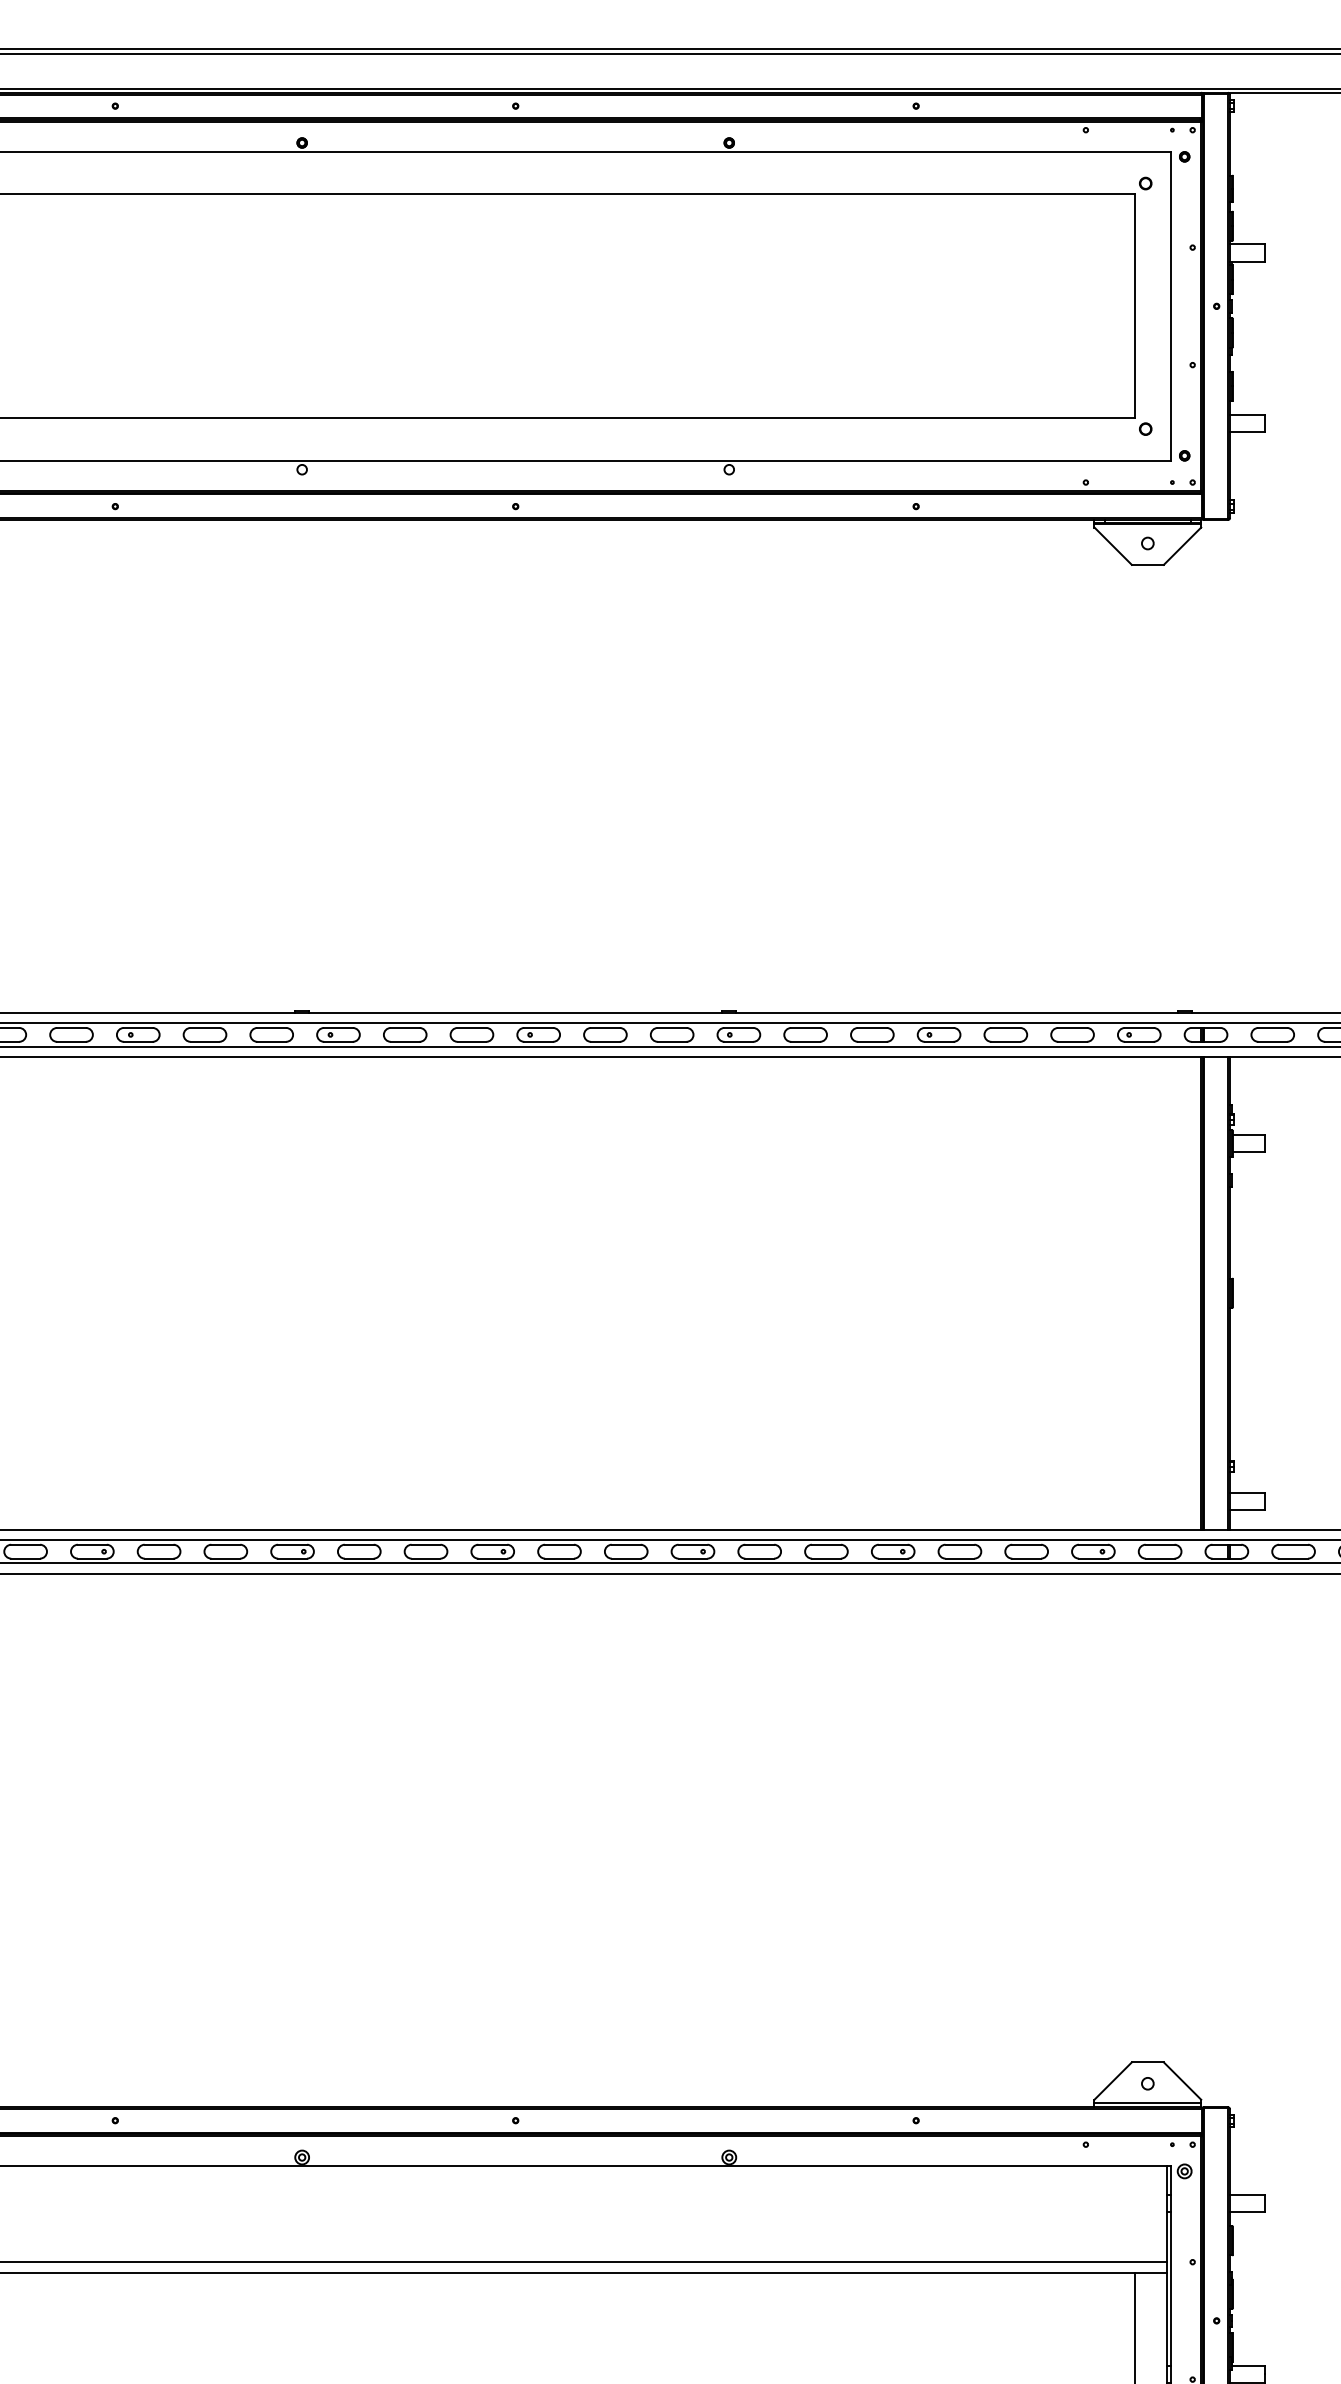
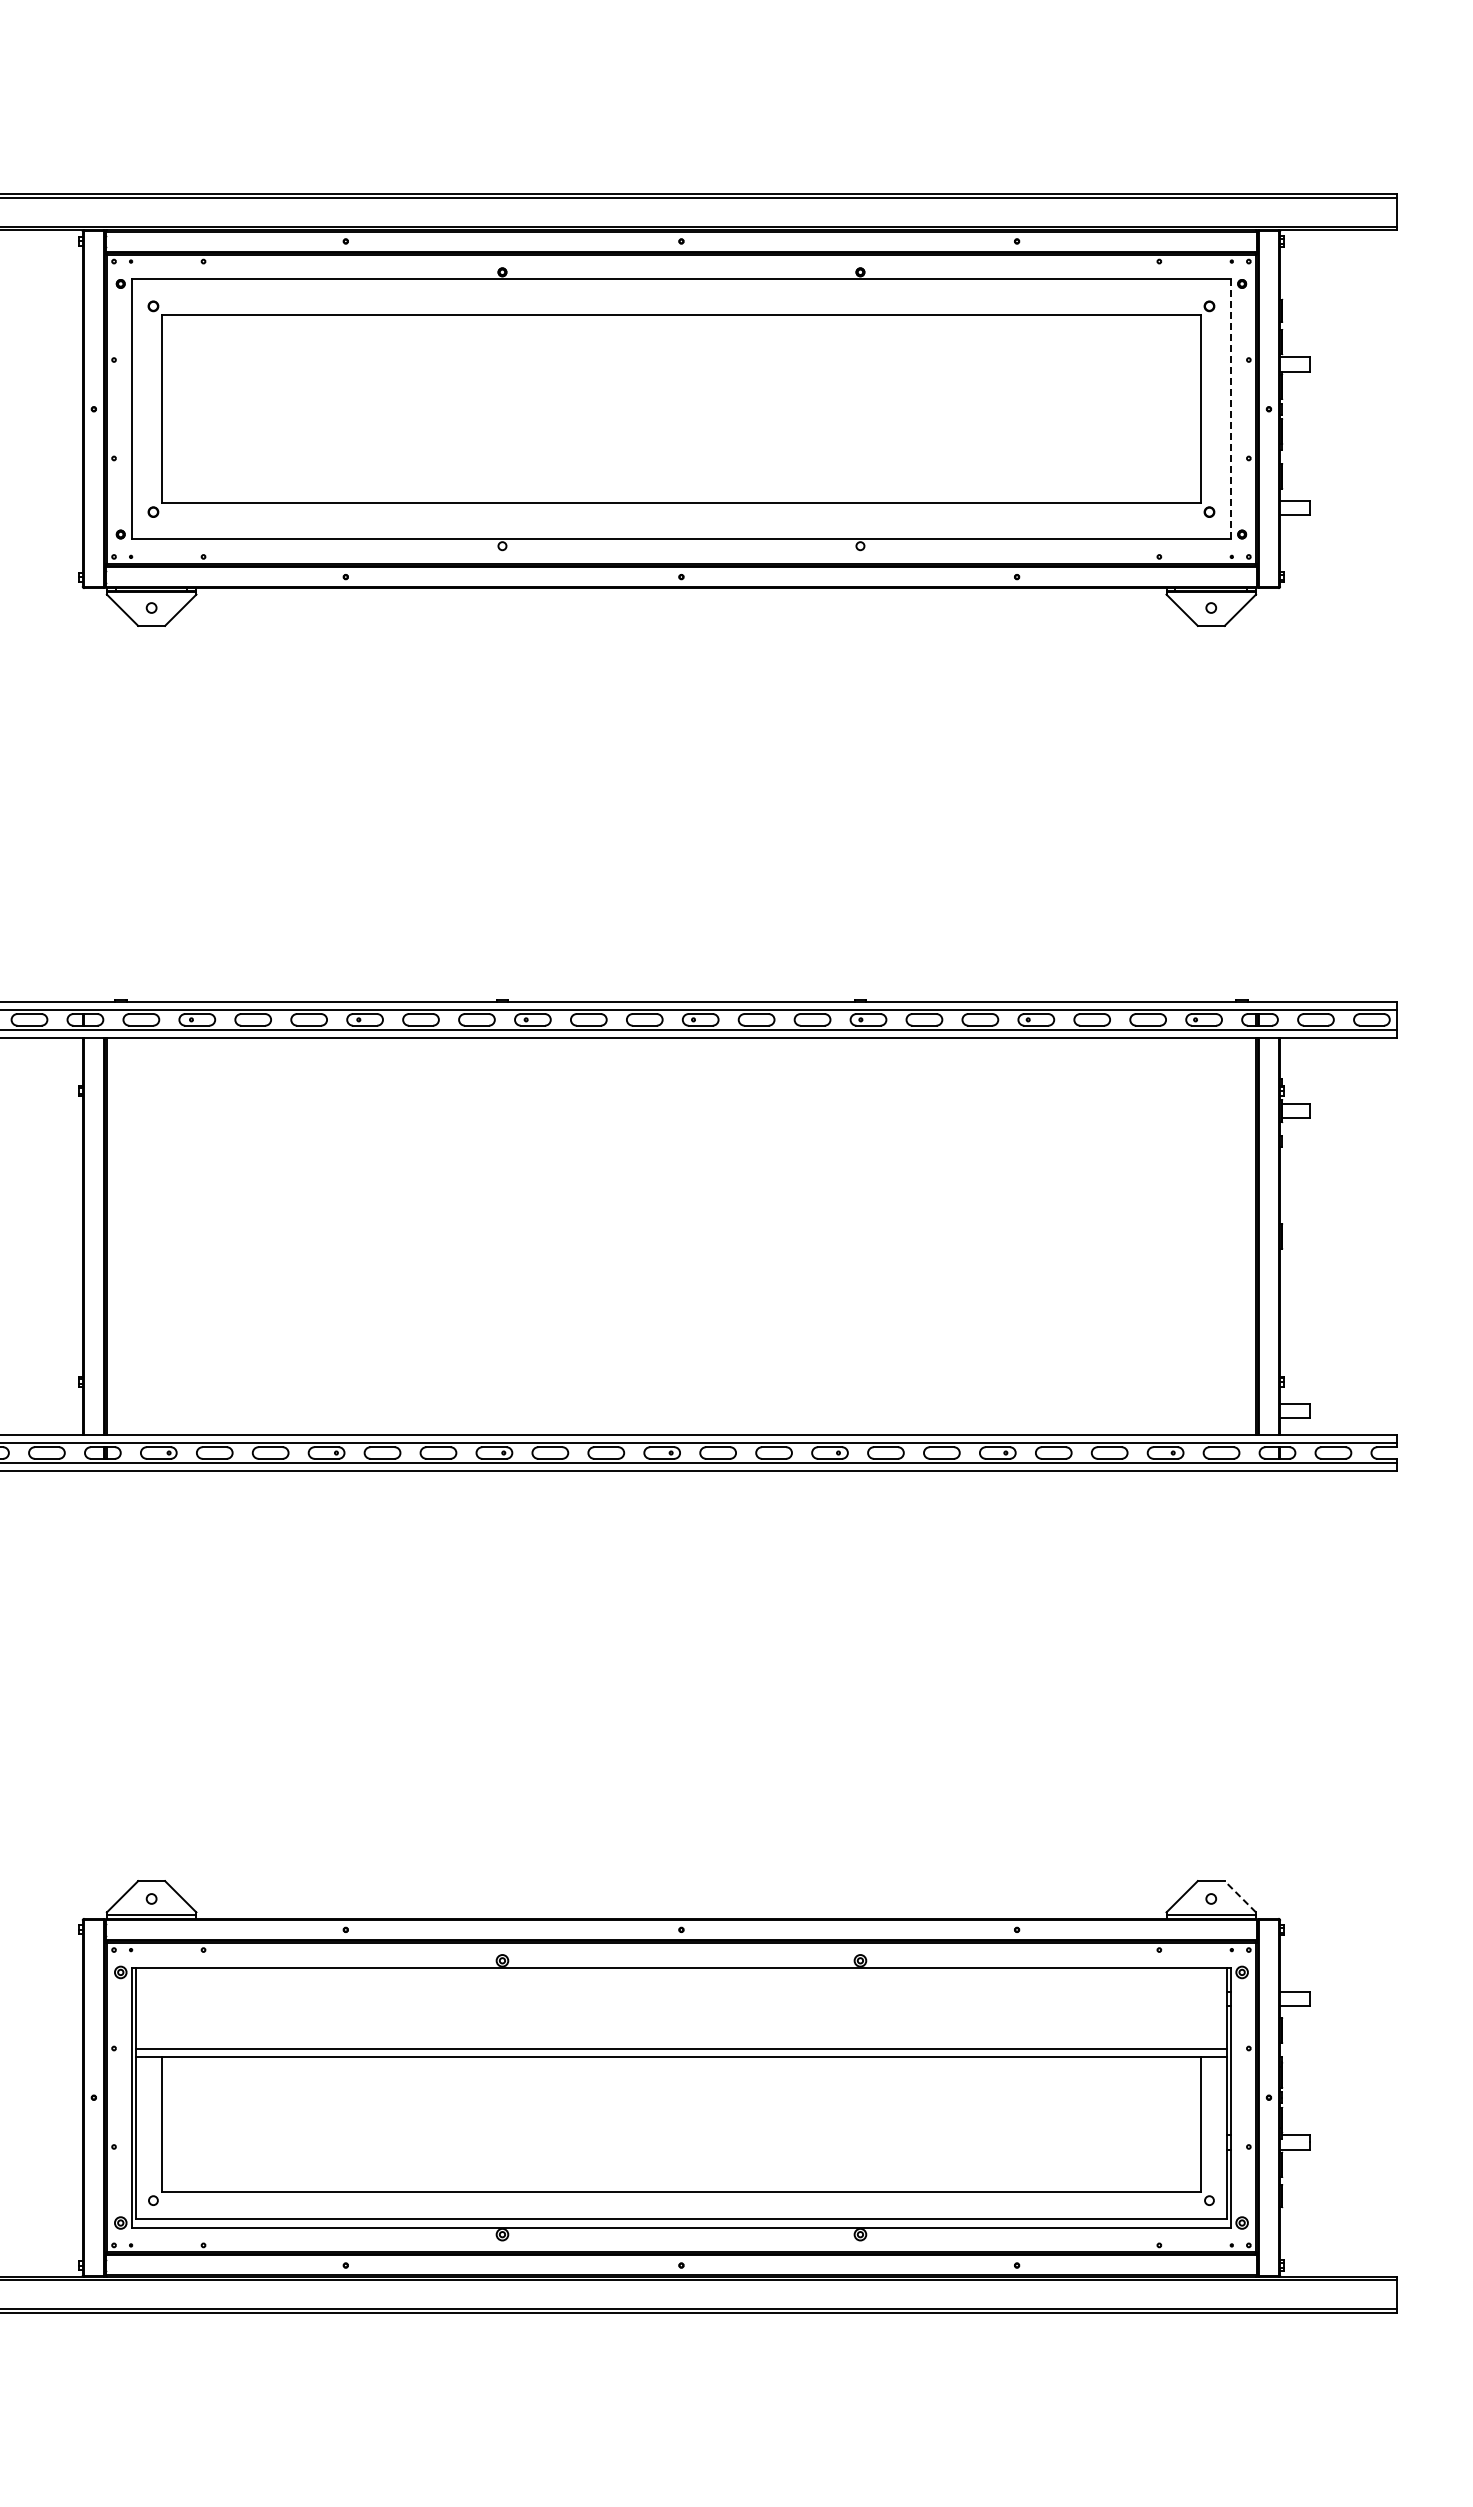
line: (1170, 306) -> (1230, 409), solid -> dashed
line: (1182, 2080) -> (1240, 1896), solid -> dashed

